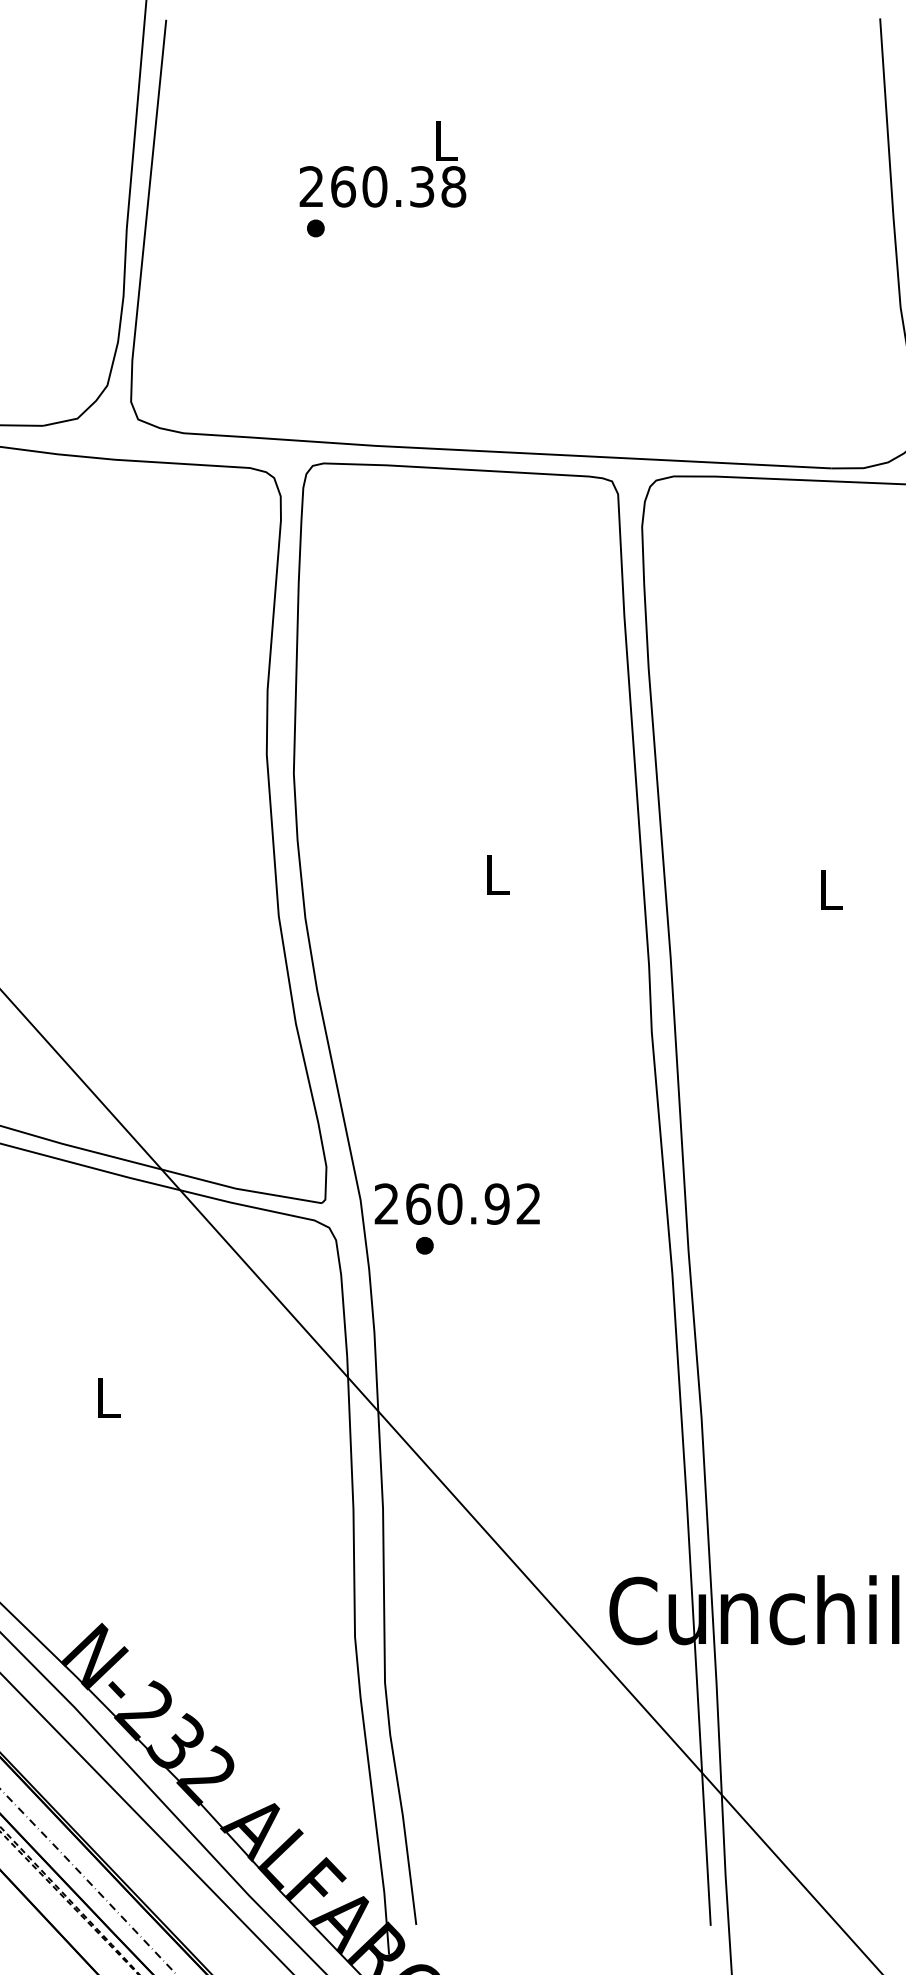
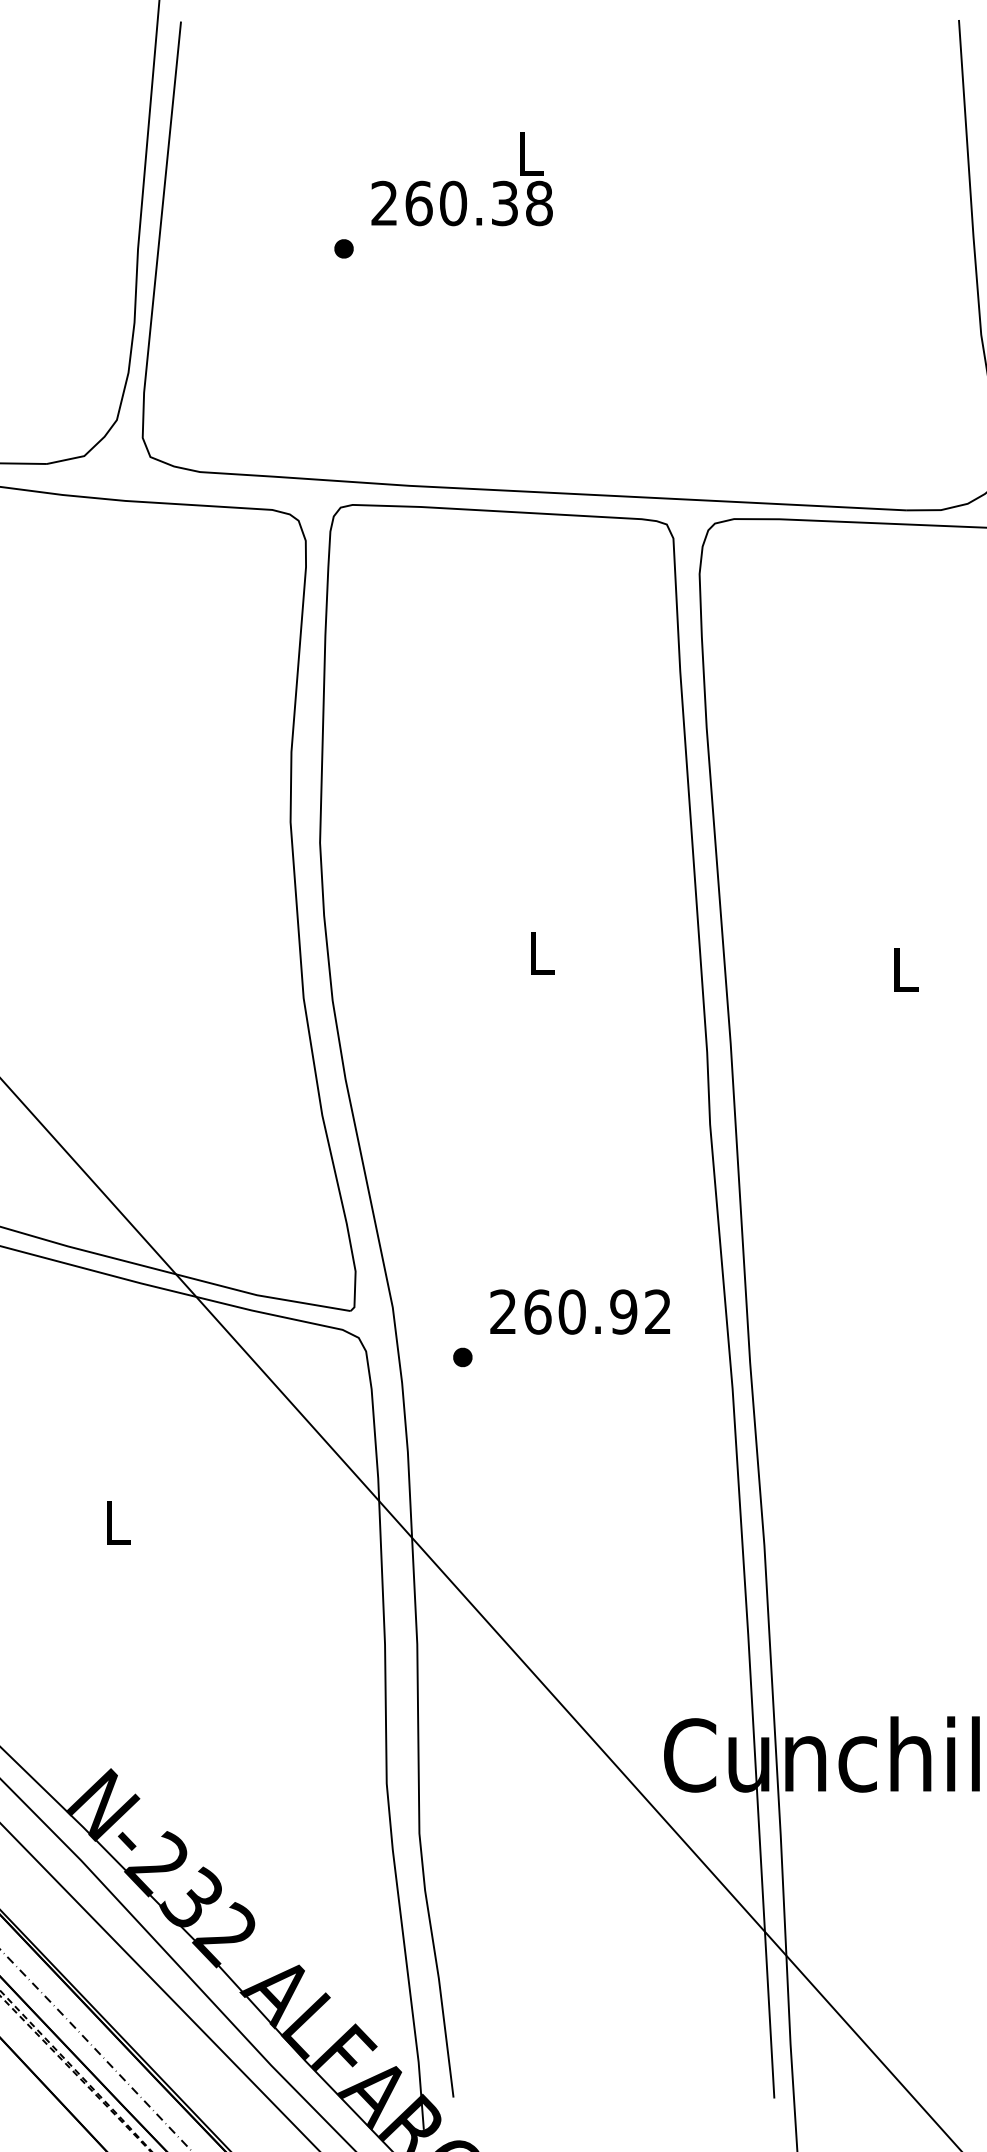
text: (382, 164) -> (461, 179), moved
text: (456, 1203) -> (579, 1311), moved

